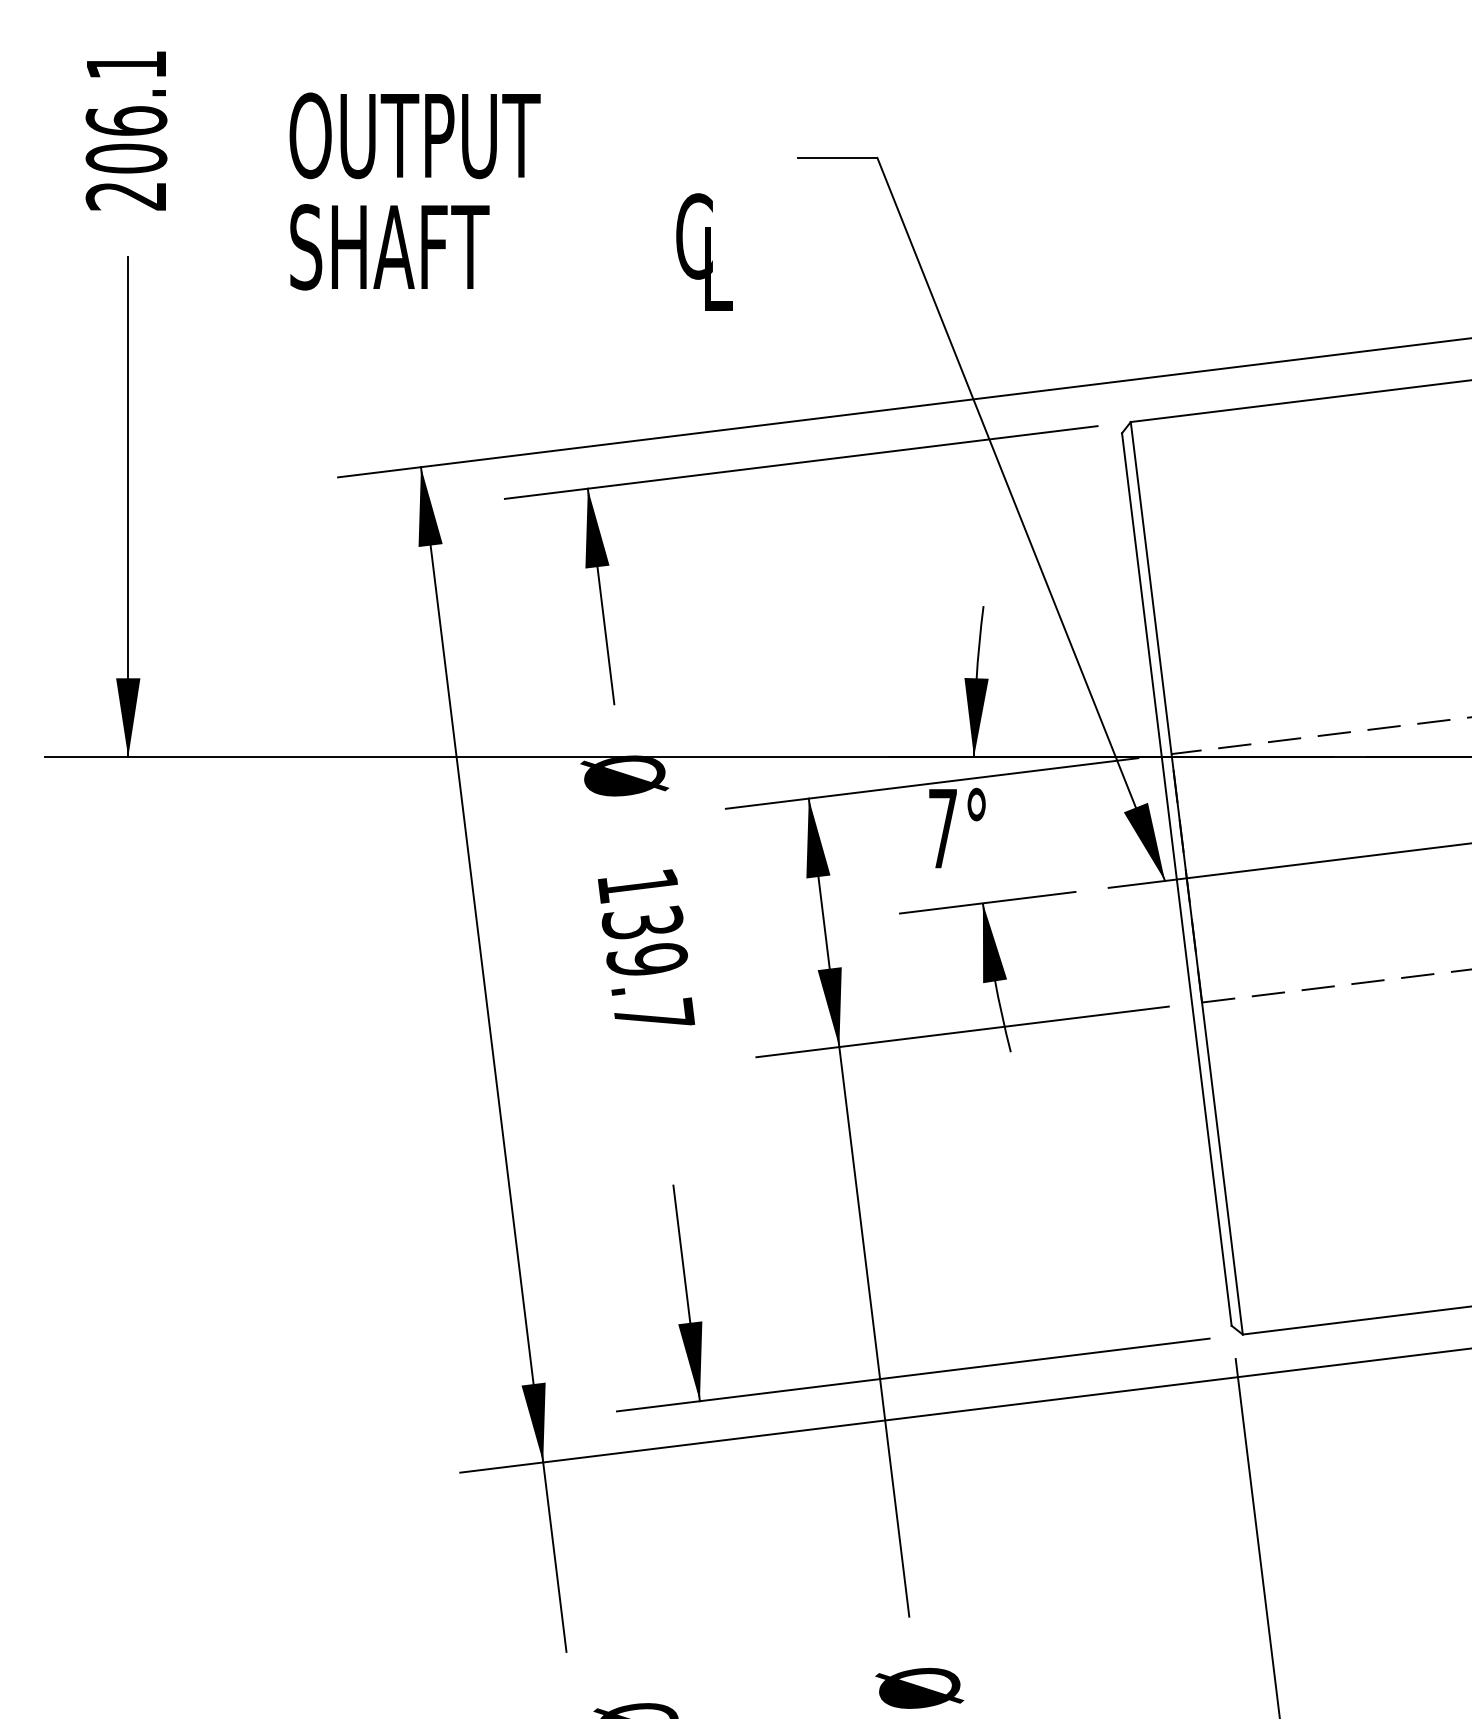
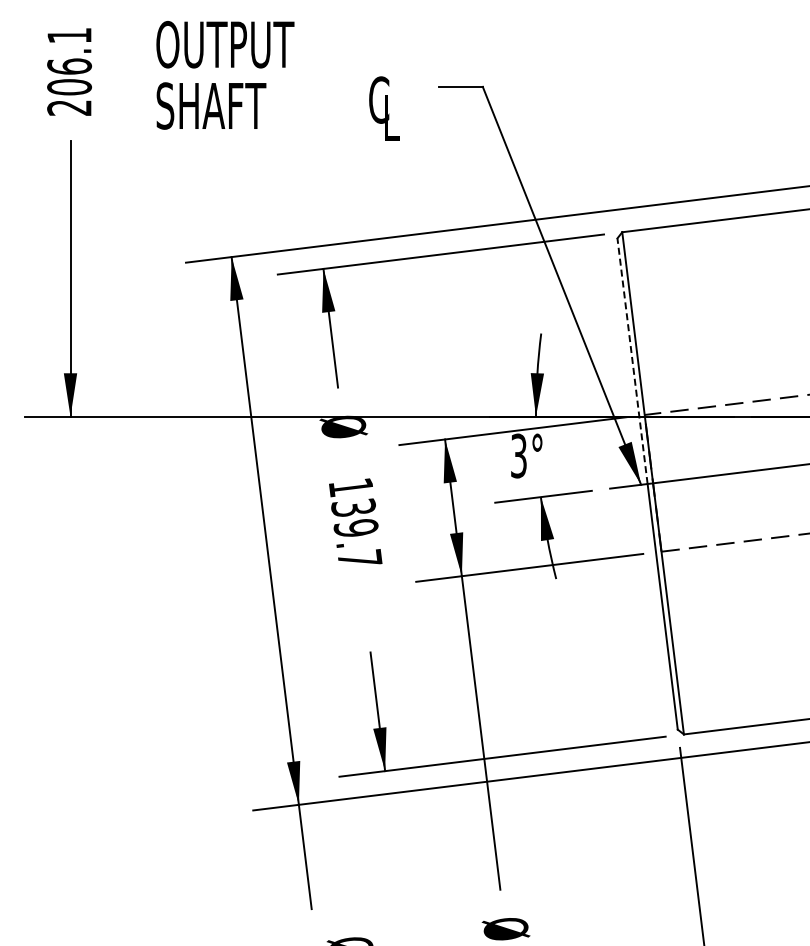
text: (509, 200) -> (277, 80), moved
line: (1149, 656) -> (632, 361), solid -> dashed
text: (942, 827) -> (518, 455), 7° -> 3°

